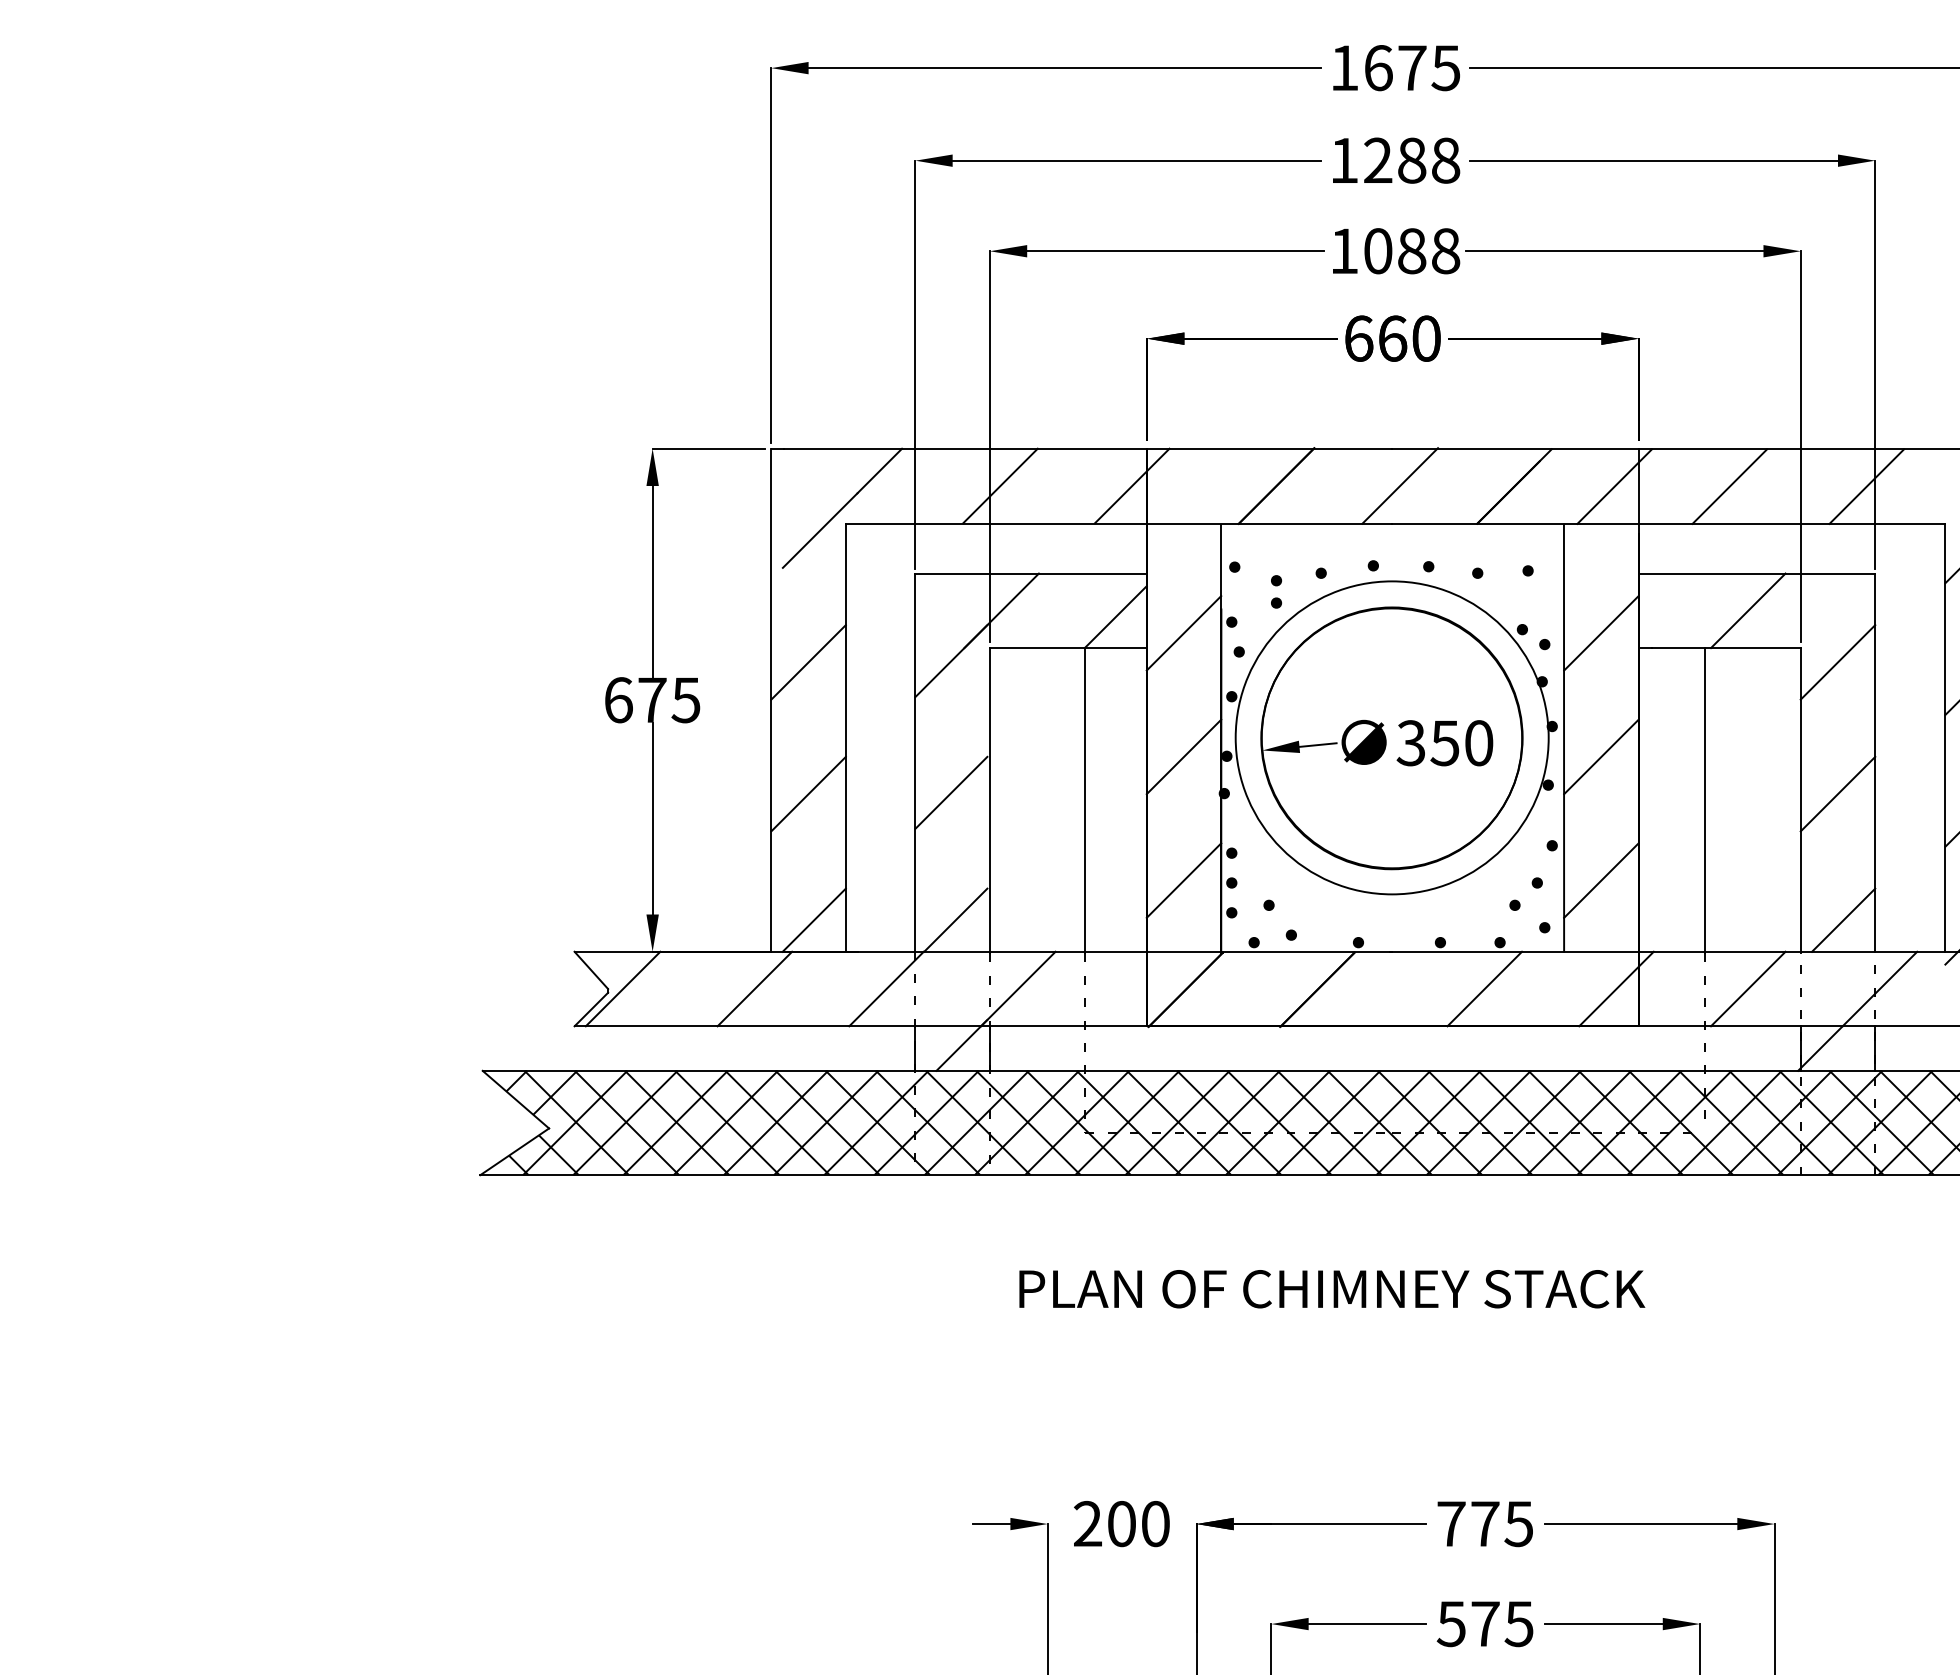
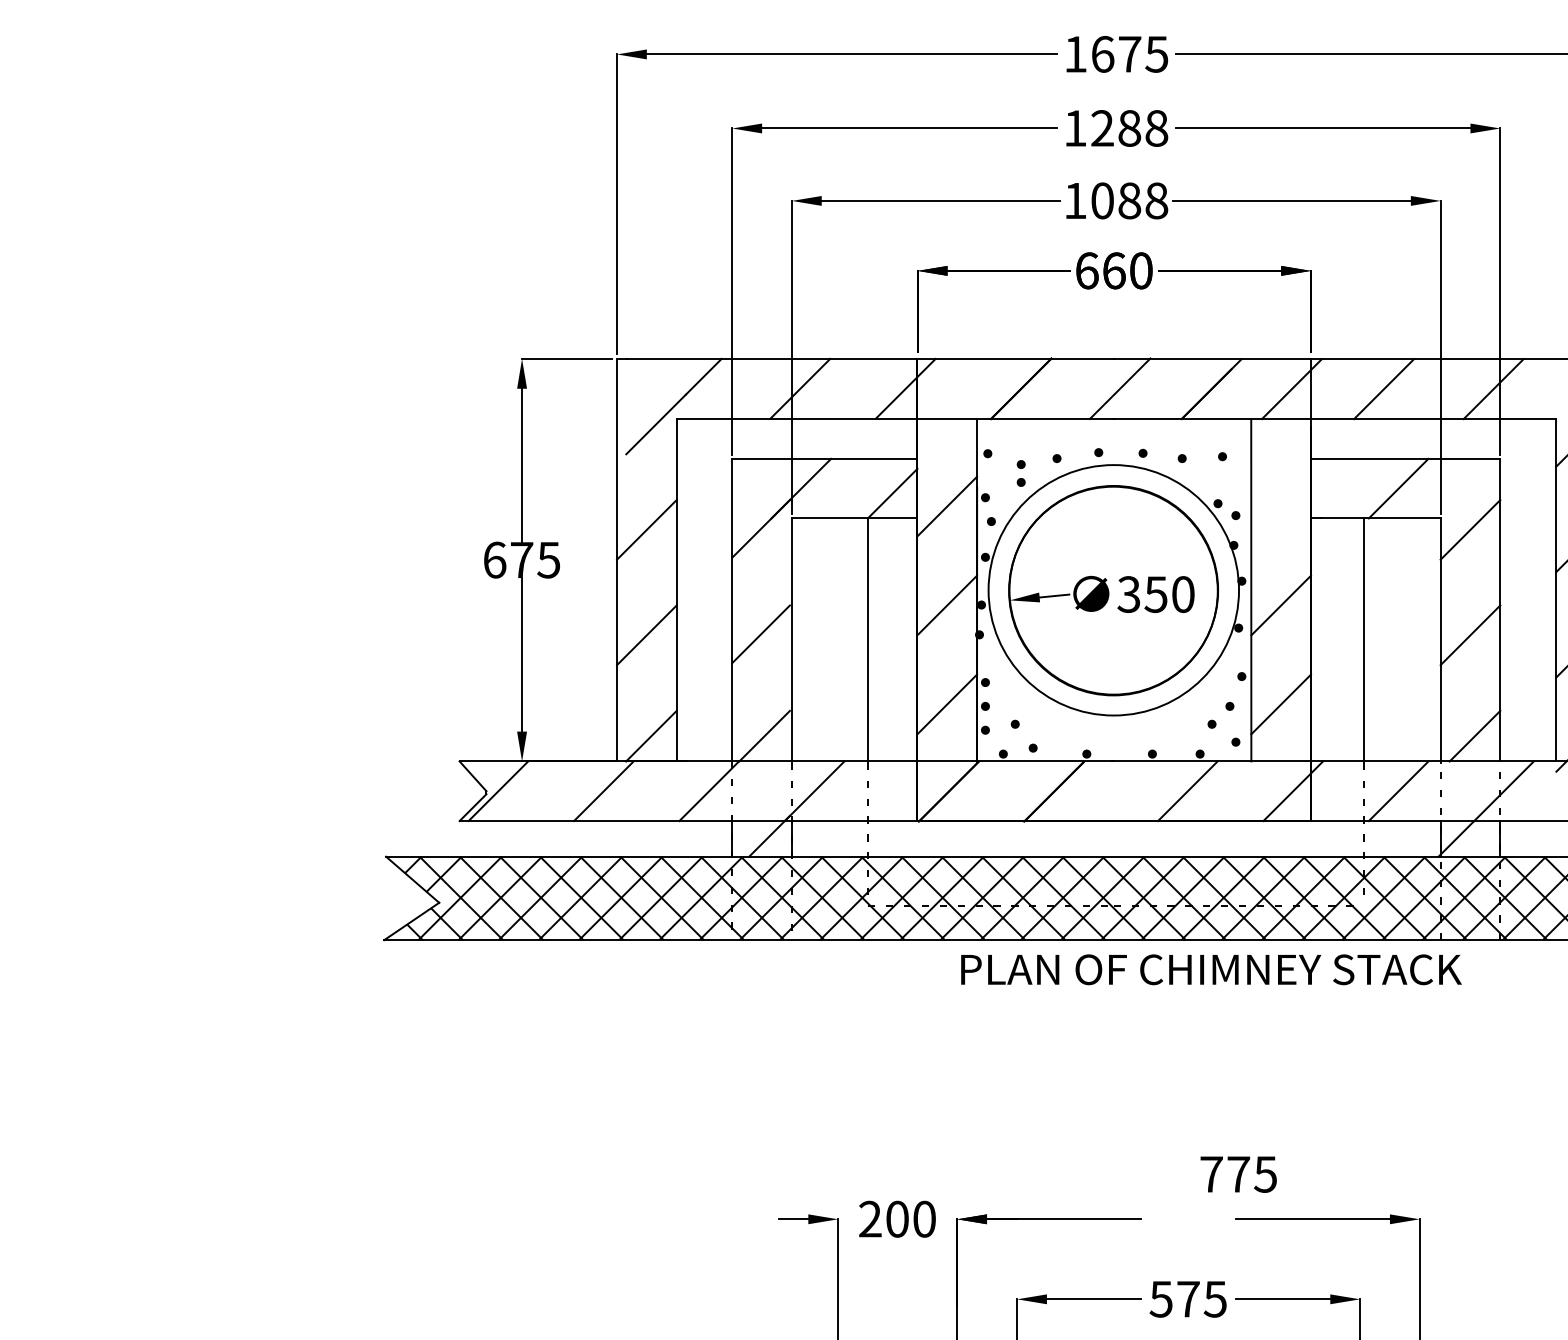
line: (1601, 633) -> (1281, 506), removed
text: (1332, 1289) -> (1211, 970), moved
text: (1484, 1524) -> (1238, 1174), moved

